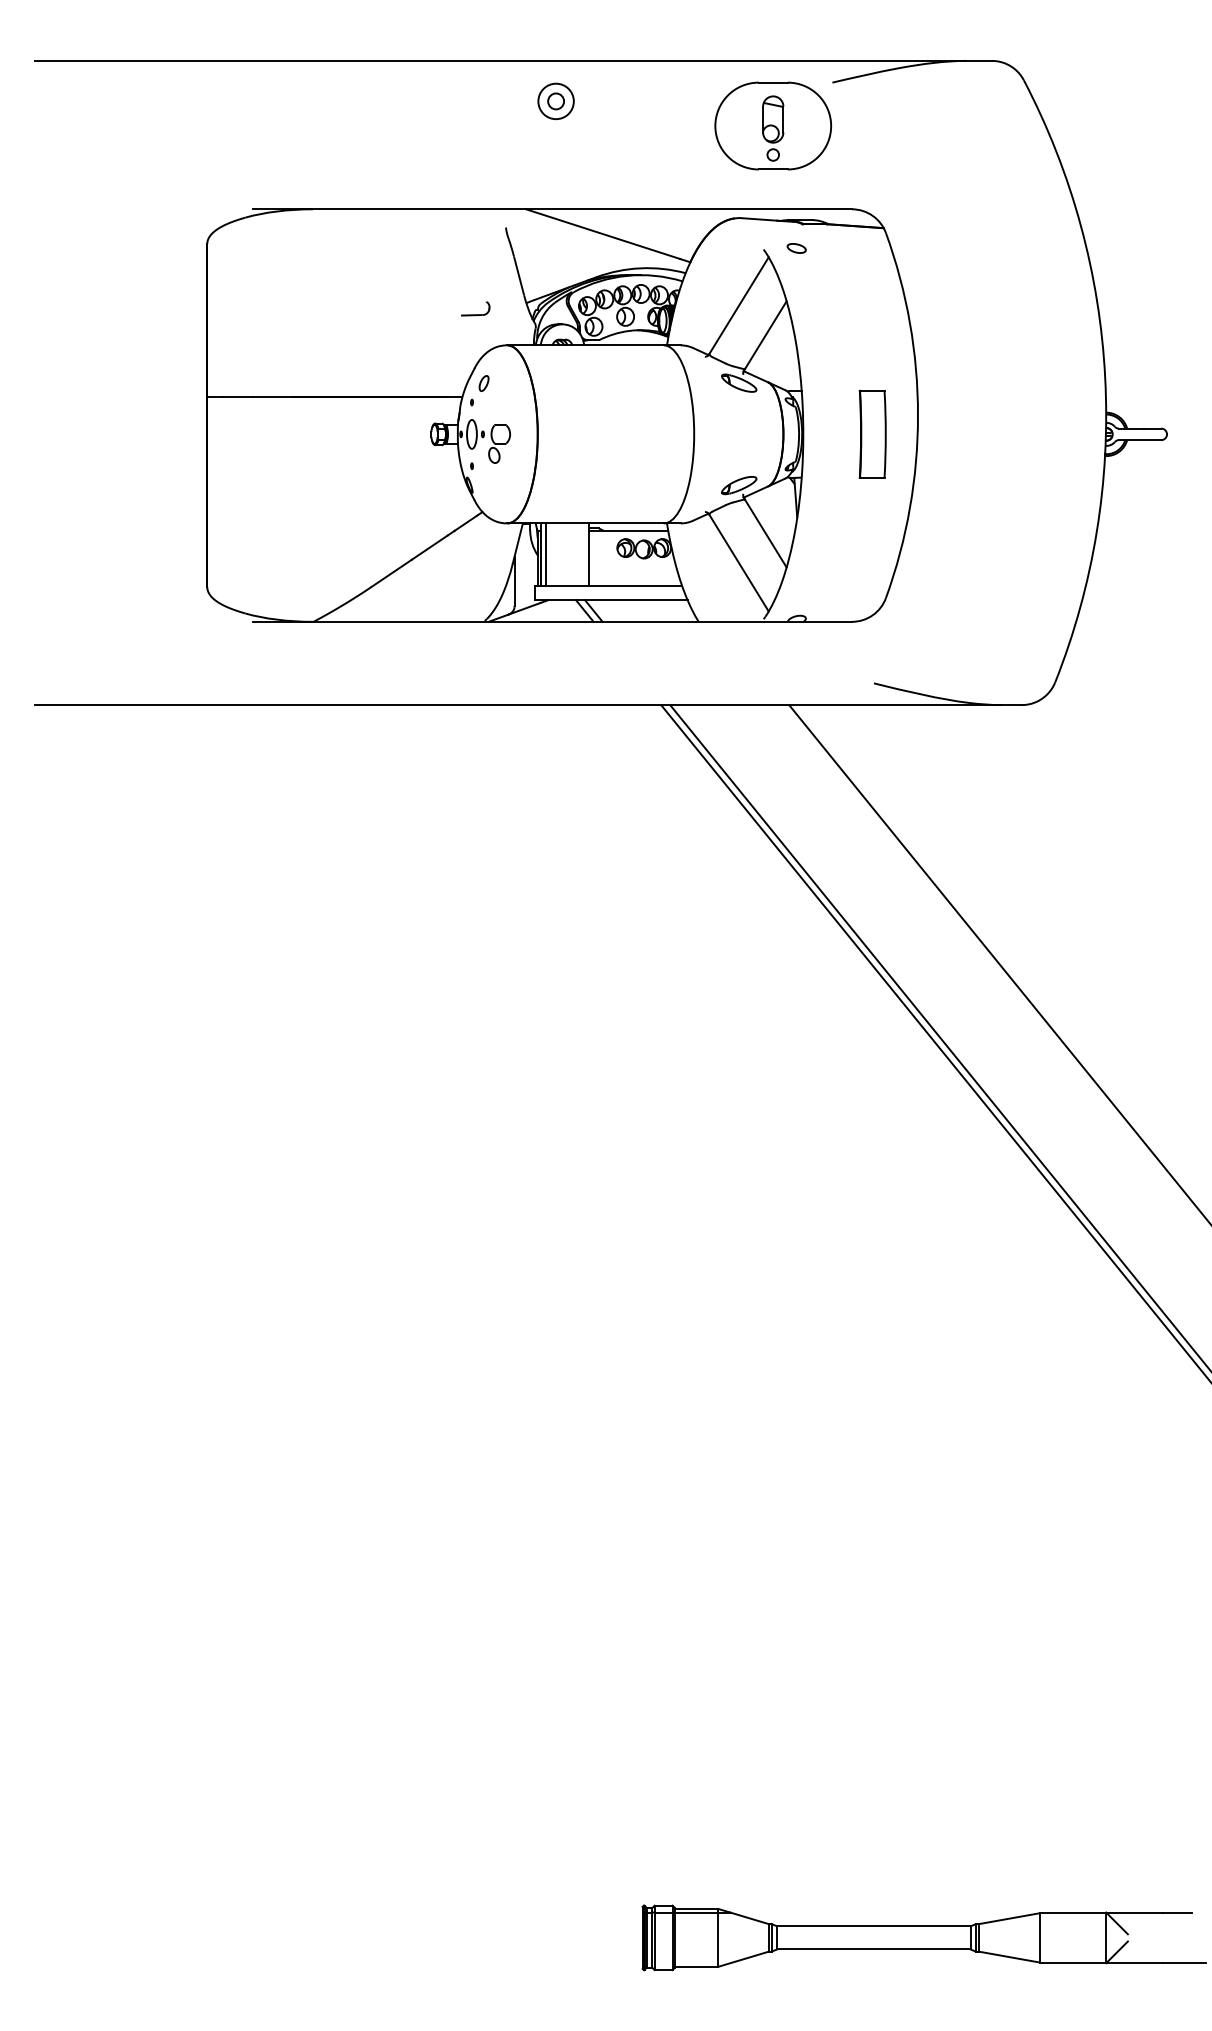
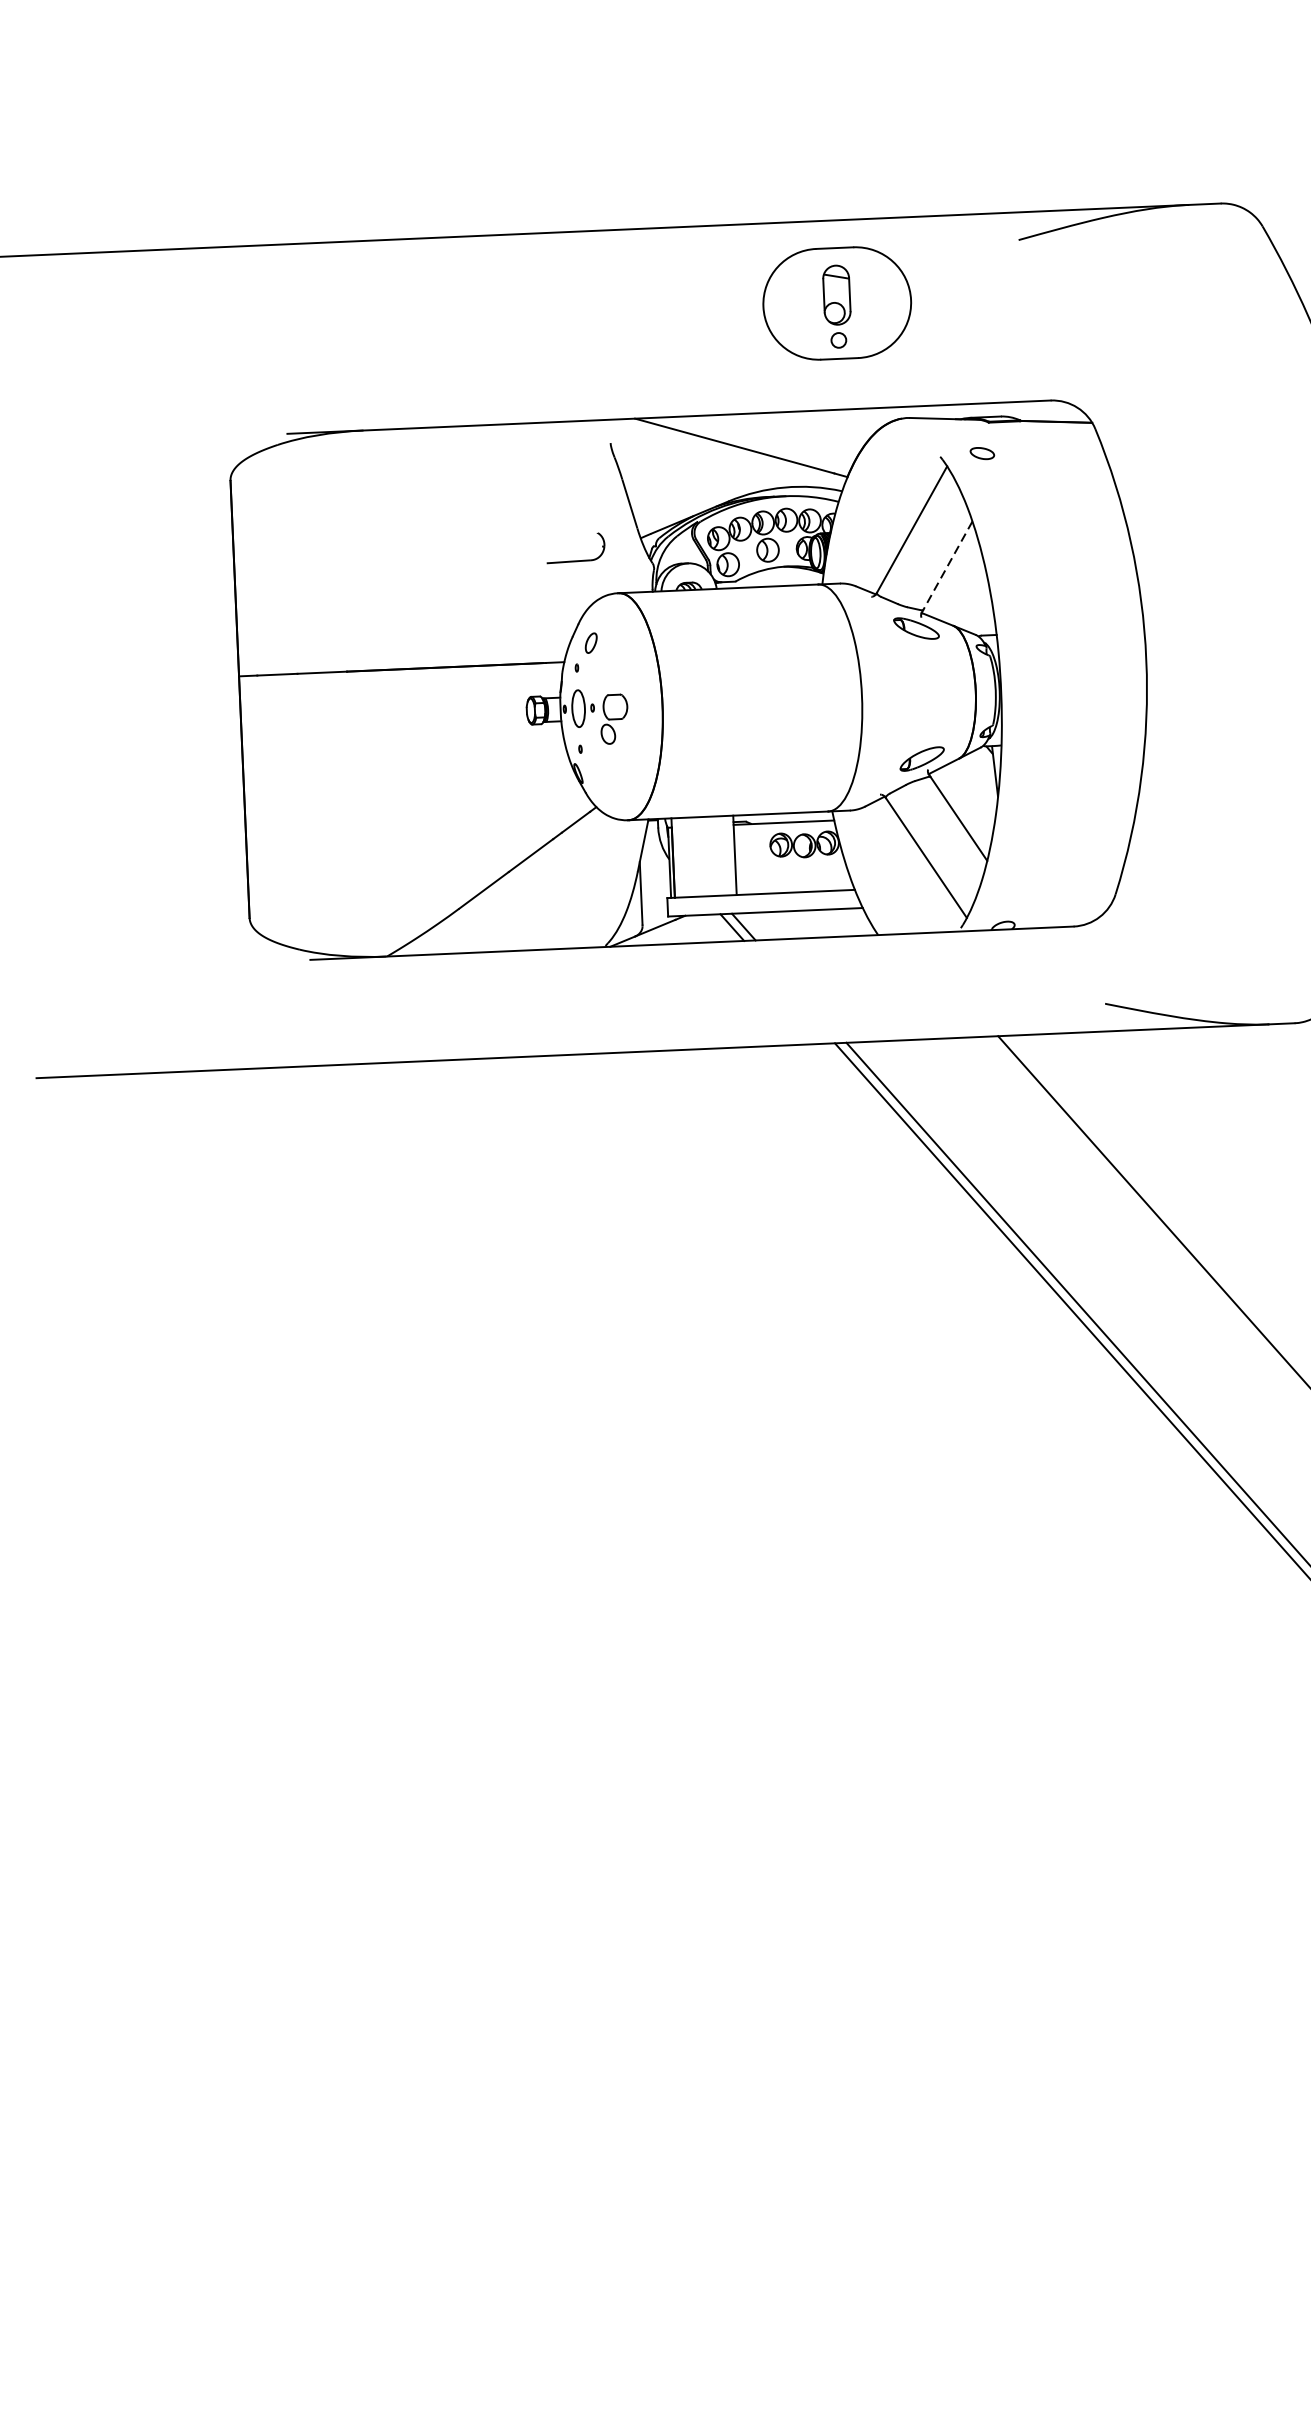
part: (555, 101) -> (666, 279), removed
part: (773, 125) -> (837, 302), moved
part: (475, 308) -> (576, 547), size x1.6
line: (765, 335) -> (947, 566), solid -> dashed
part: (872, 433) -> (1089, 685), removed
line: (545, 554) -> (679, 857), removed

